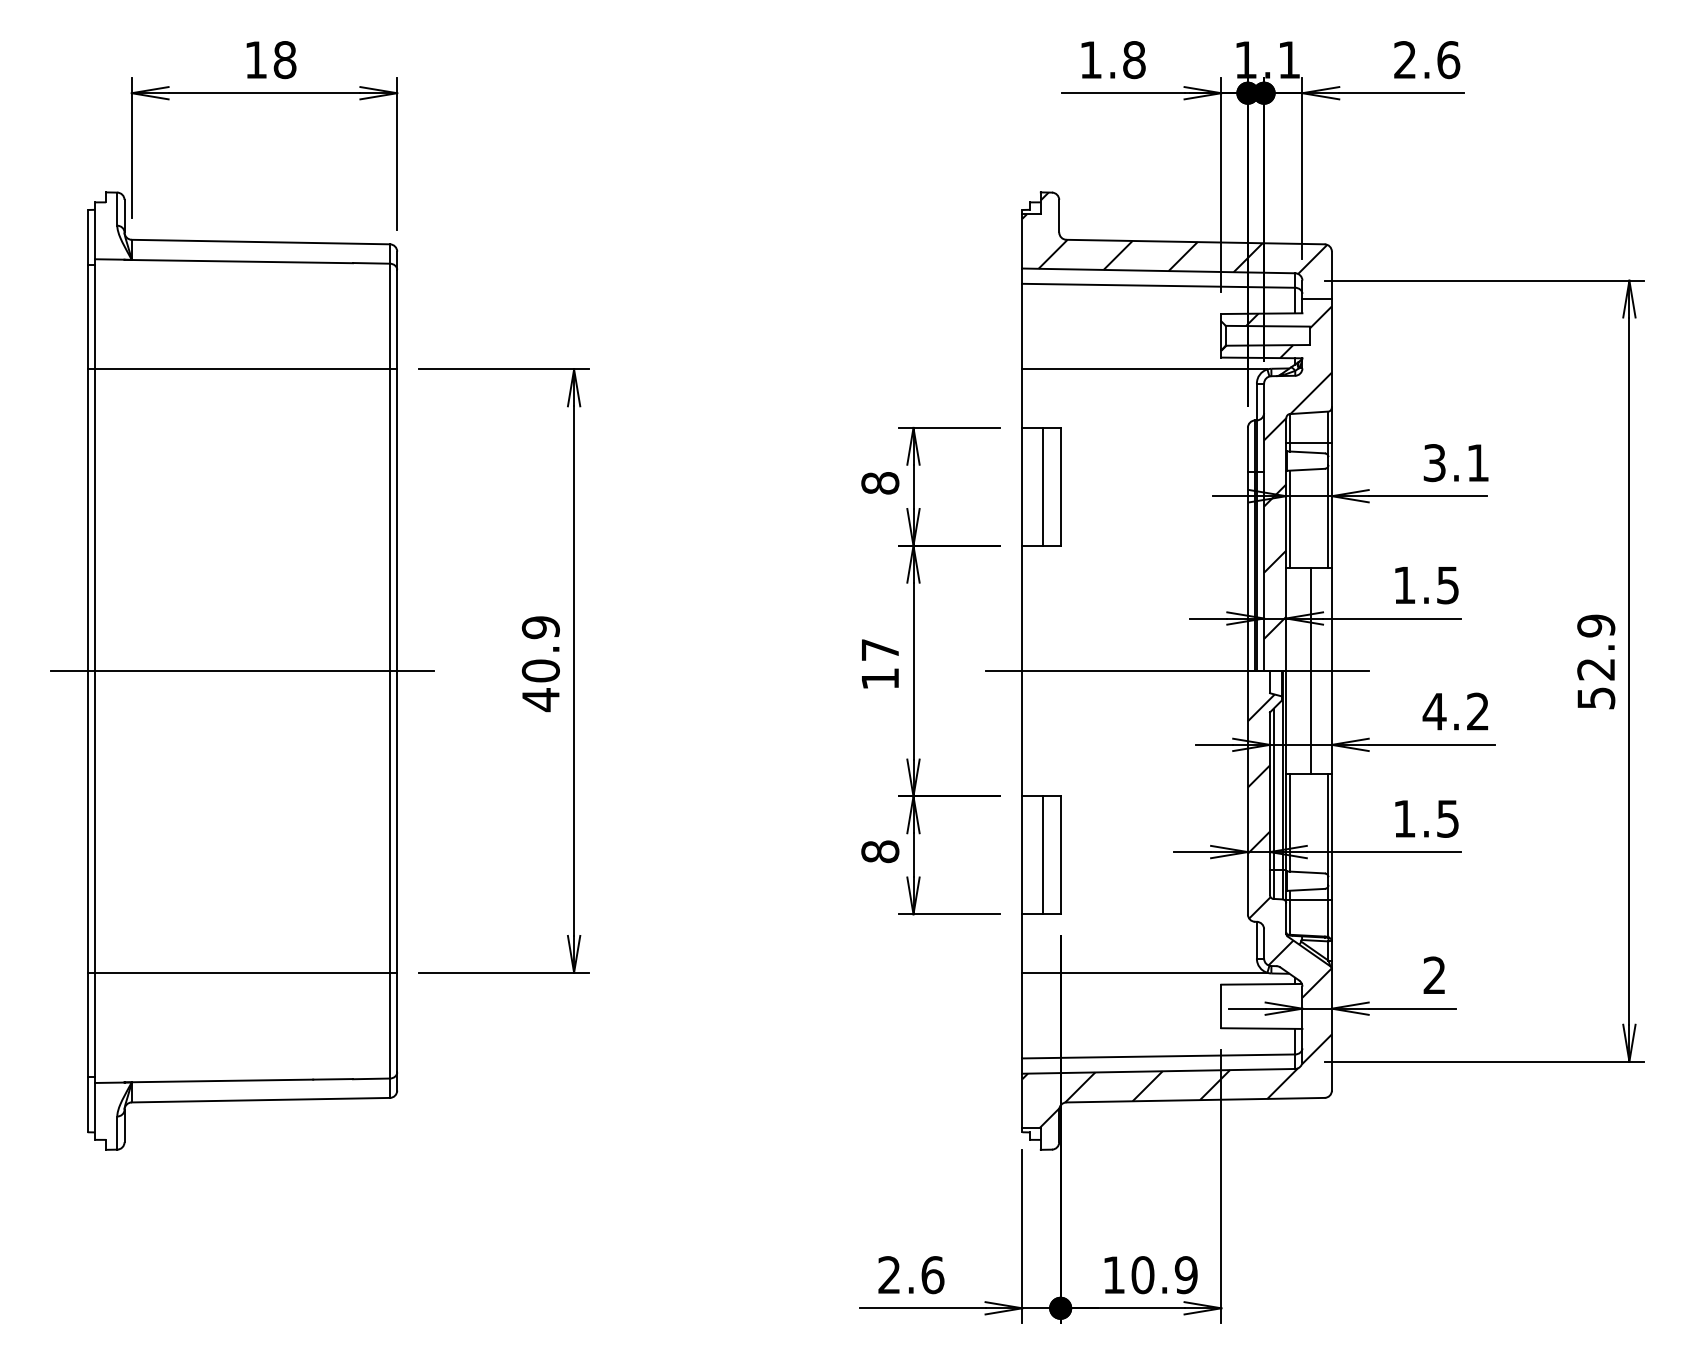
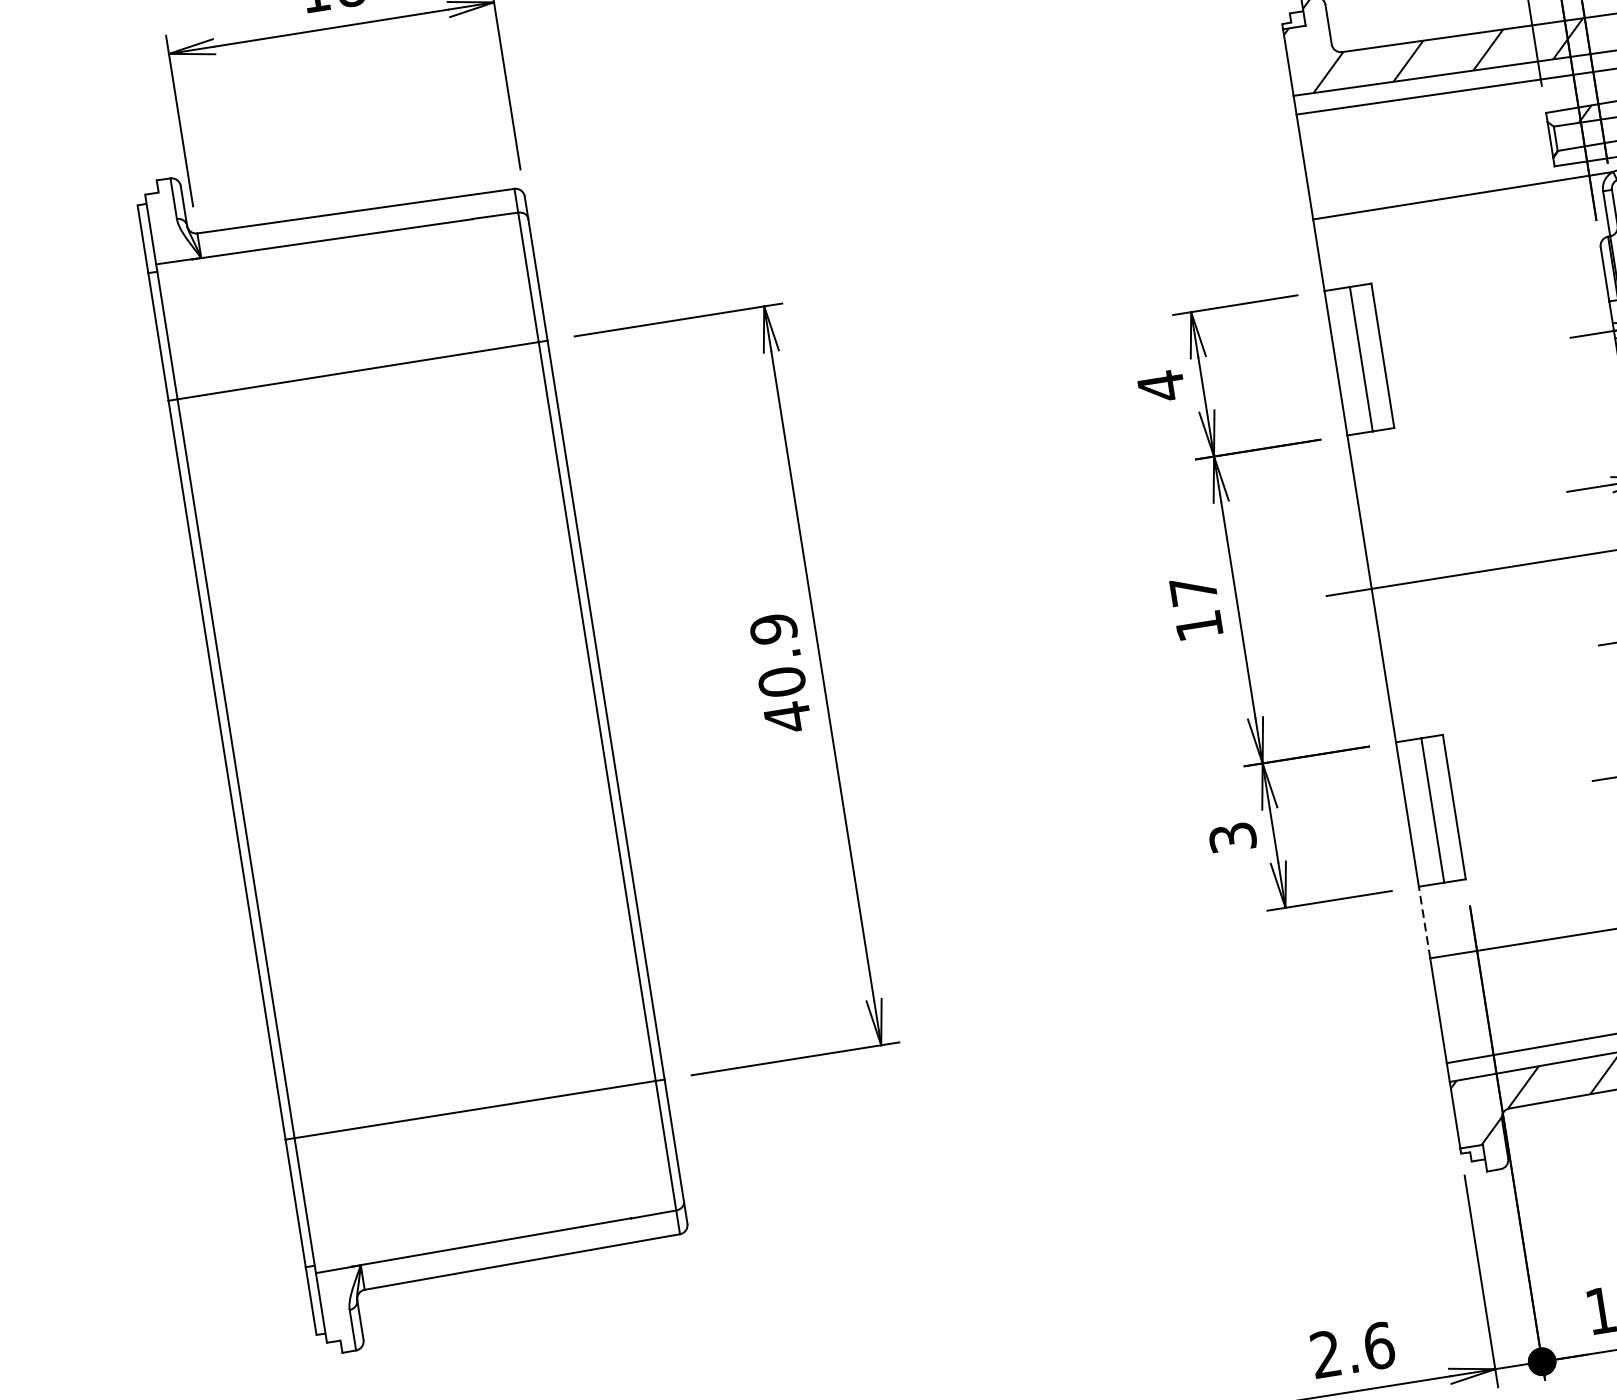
text: (880, 483) -> (1161, 386), 8 -> 4
line: (242, 671) -> (416, 740), removed
text: (880, 851) -> (1232, 837), 8 -> 3
line: (1022, 943) -> (1424, 922), solid -> dashed

